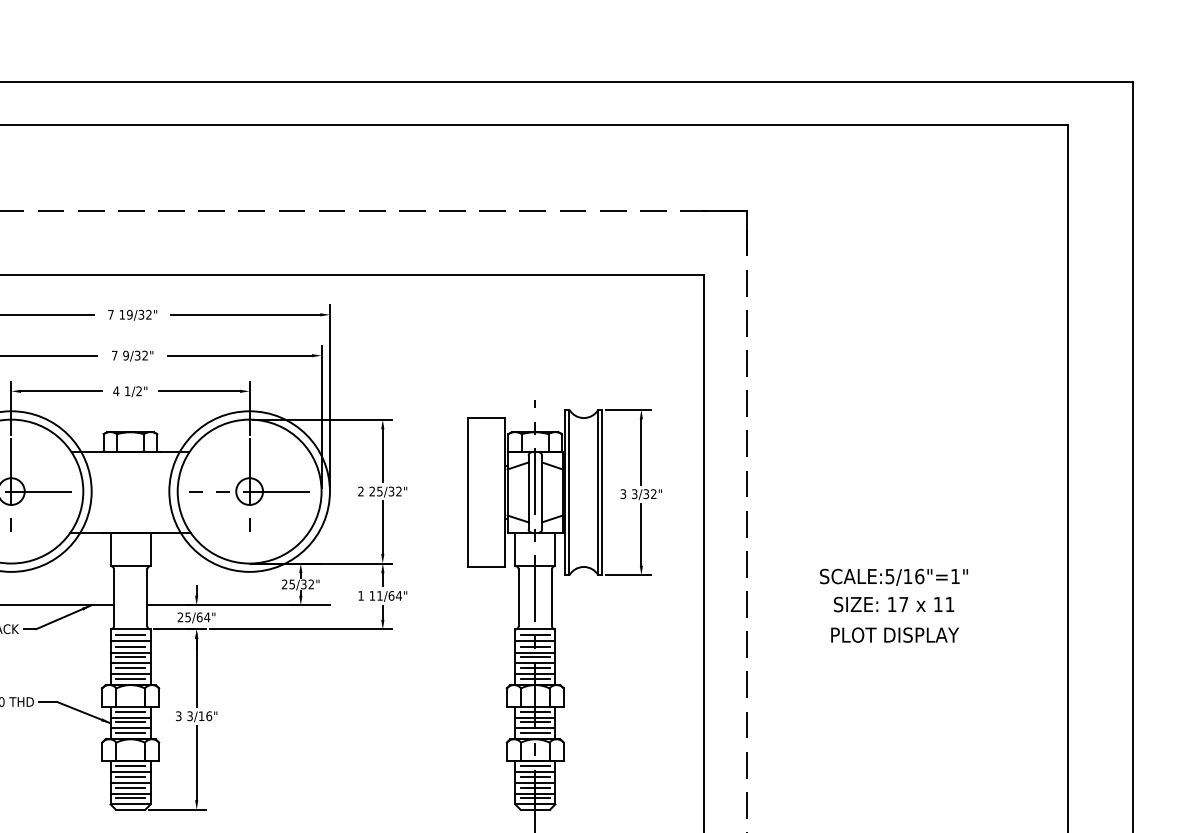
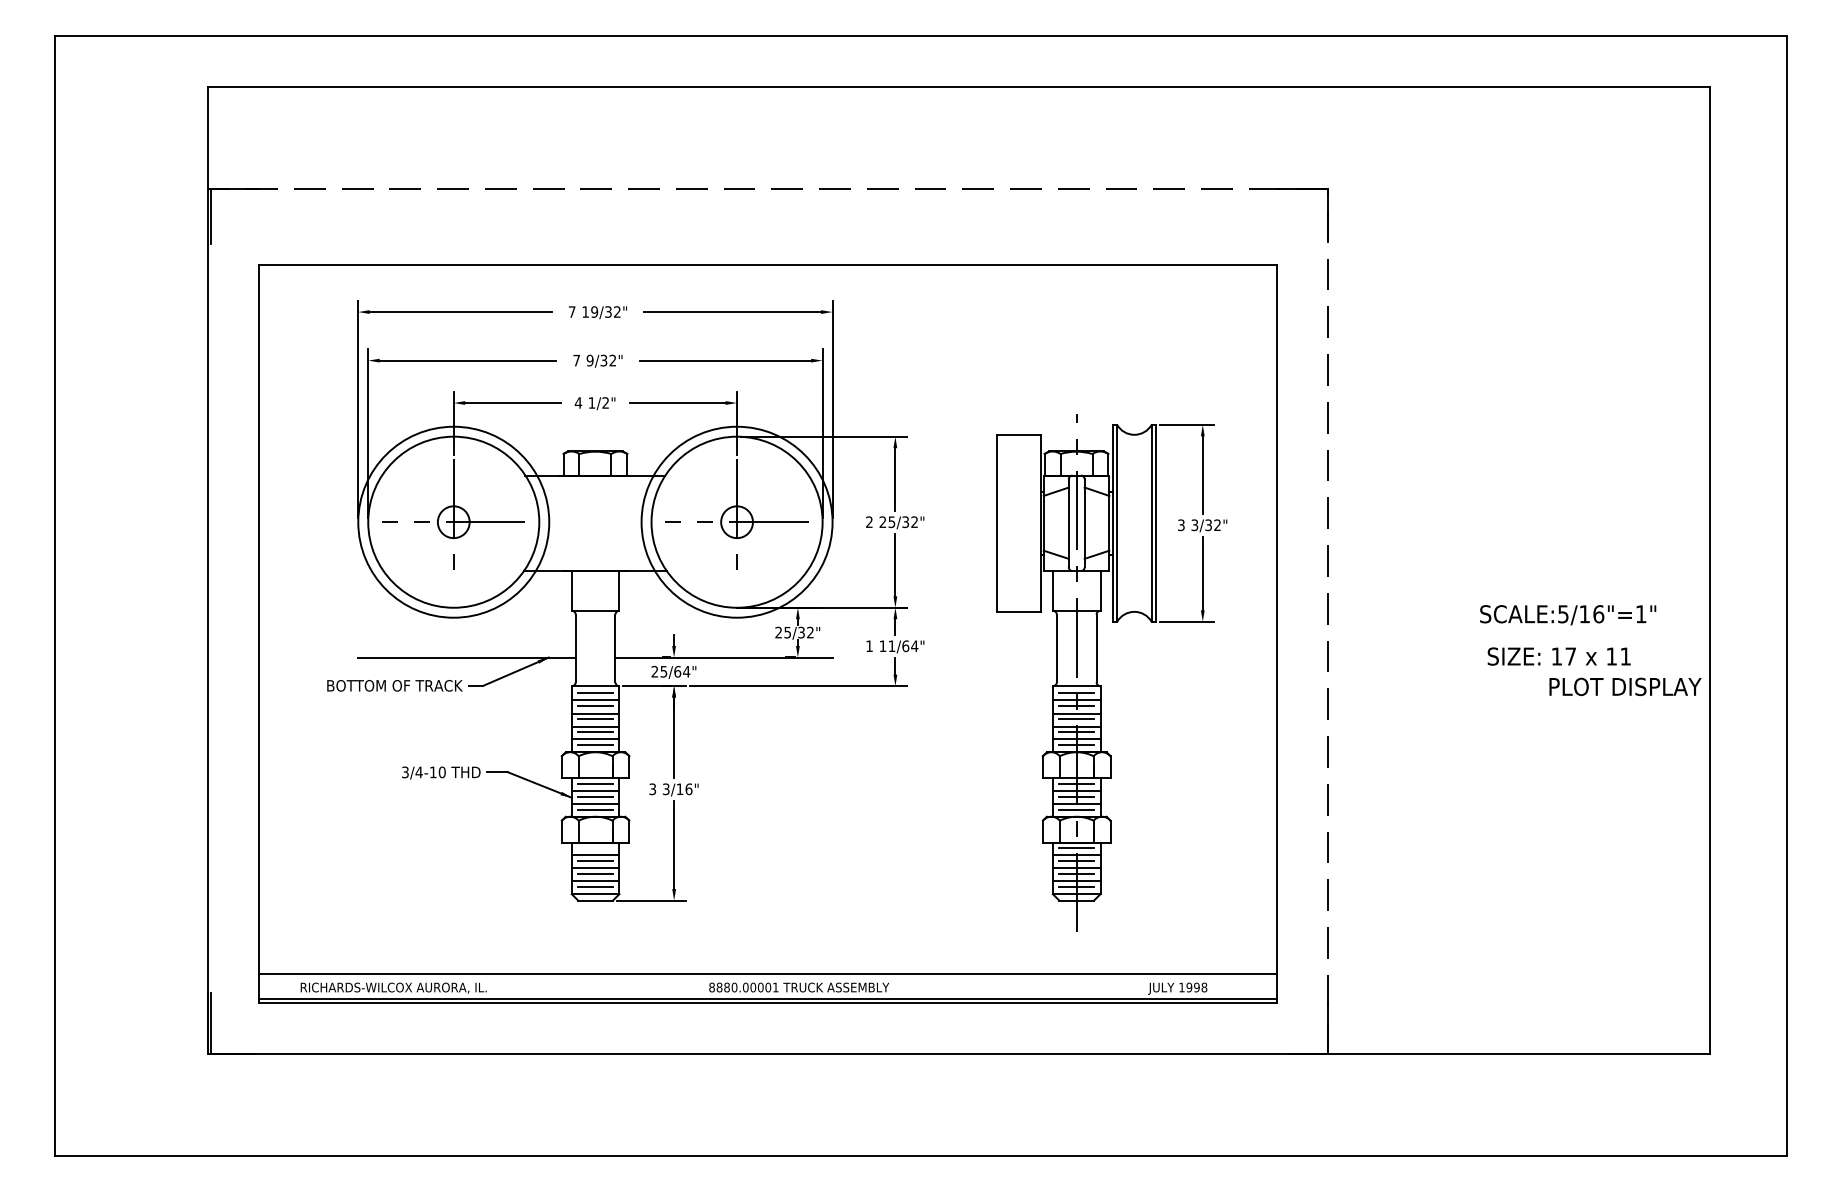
text: (894, 577) -> (1568, 615), moved
text: (893, 604) -> (1558, 656), moved
text: (895, 634) -> (1625, 686), moved
line: (130, 766) -> (595, 848), removed

